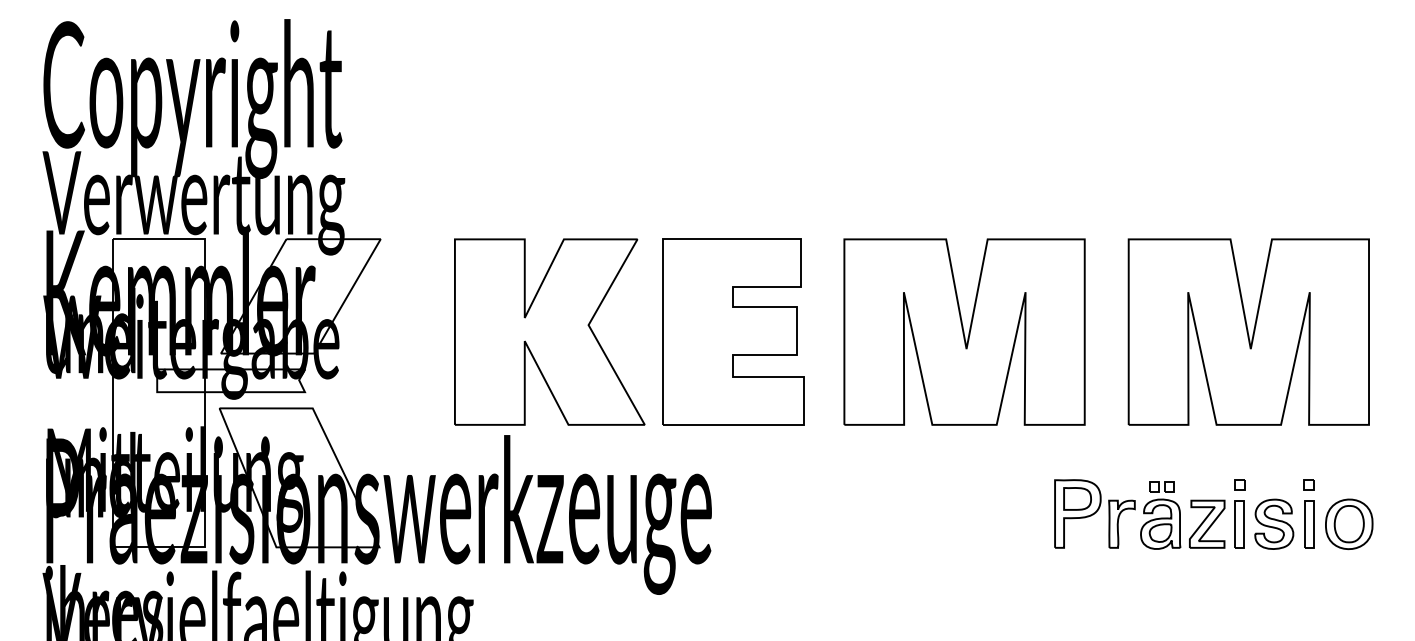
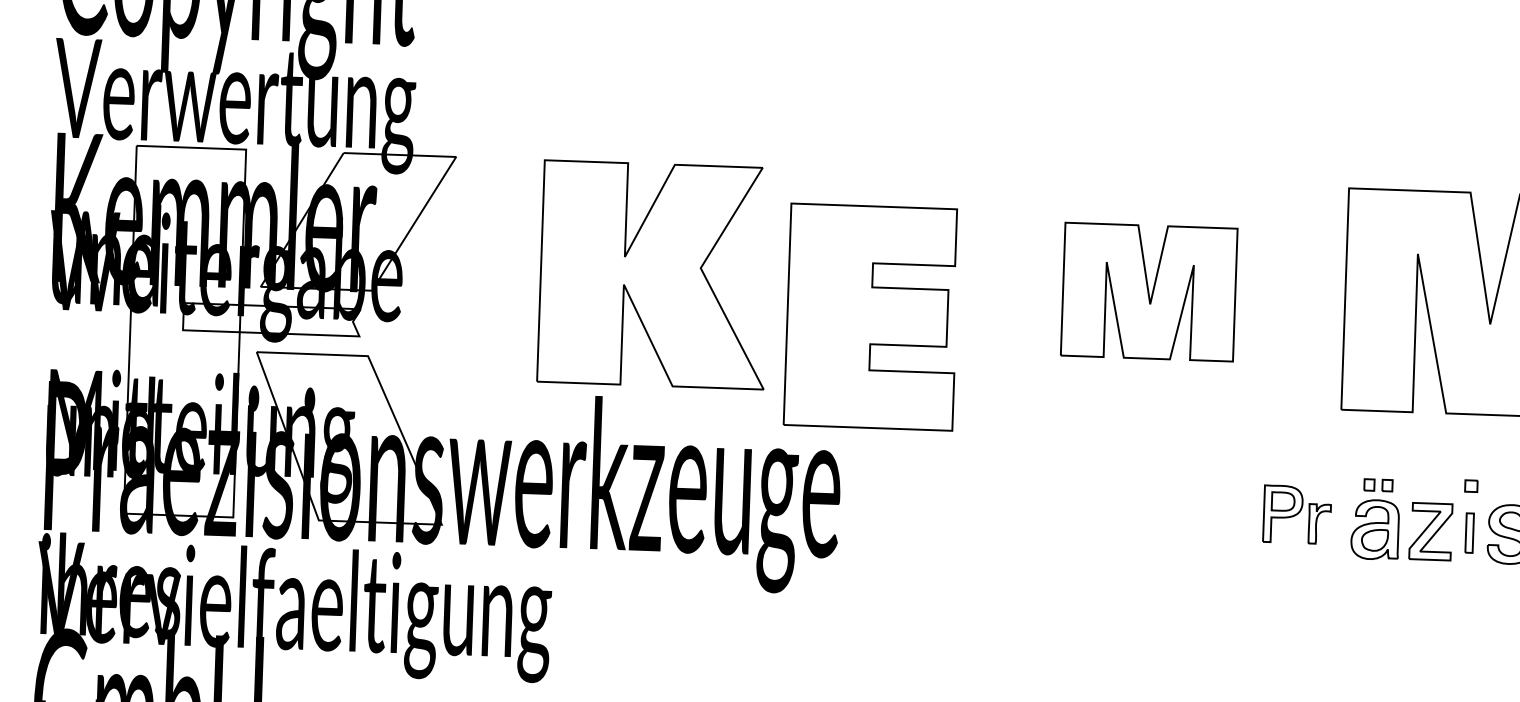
part: (733, 331) -> (872, 316), moved
part: (964, 331) -> (1149, 291), size x0.6
part: (1094, 513) -> (1296, 514), size x0.7
part: (1239, 524) -> (1469, 533), size x0.7

